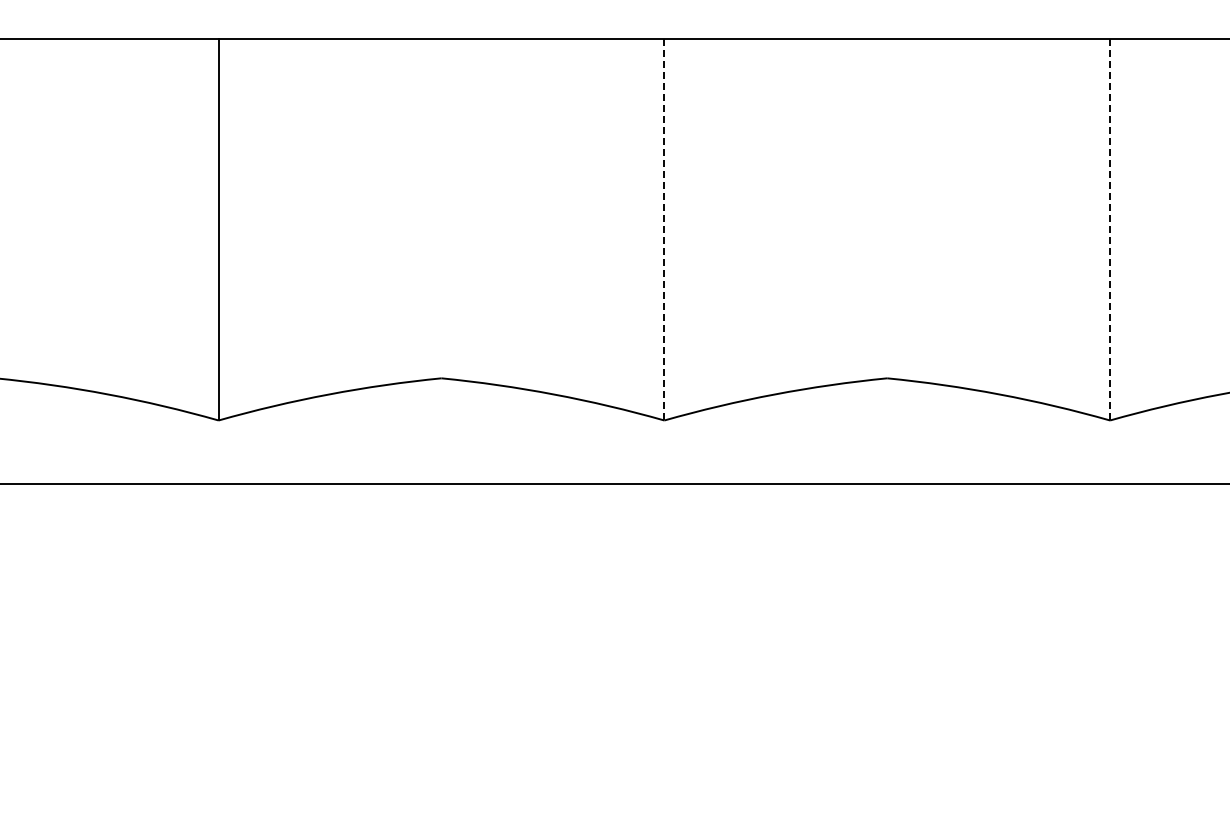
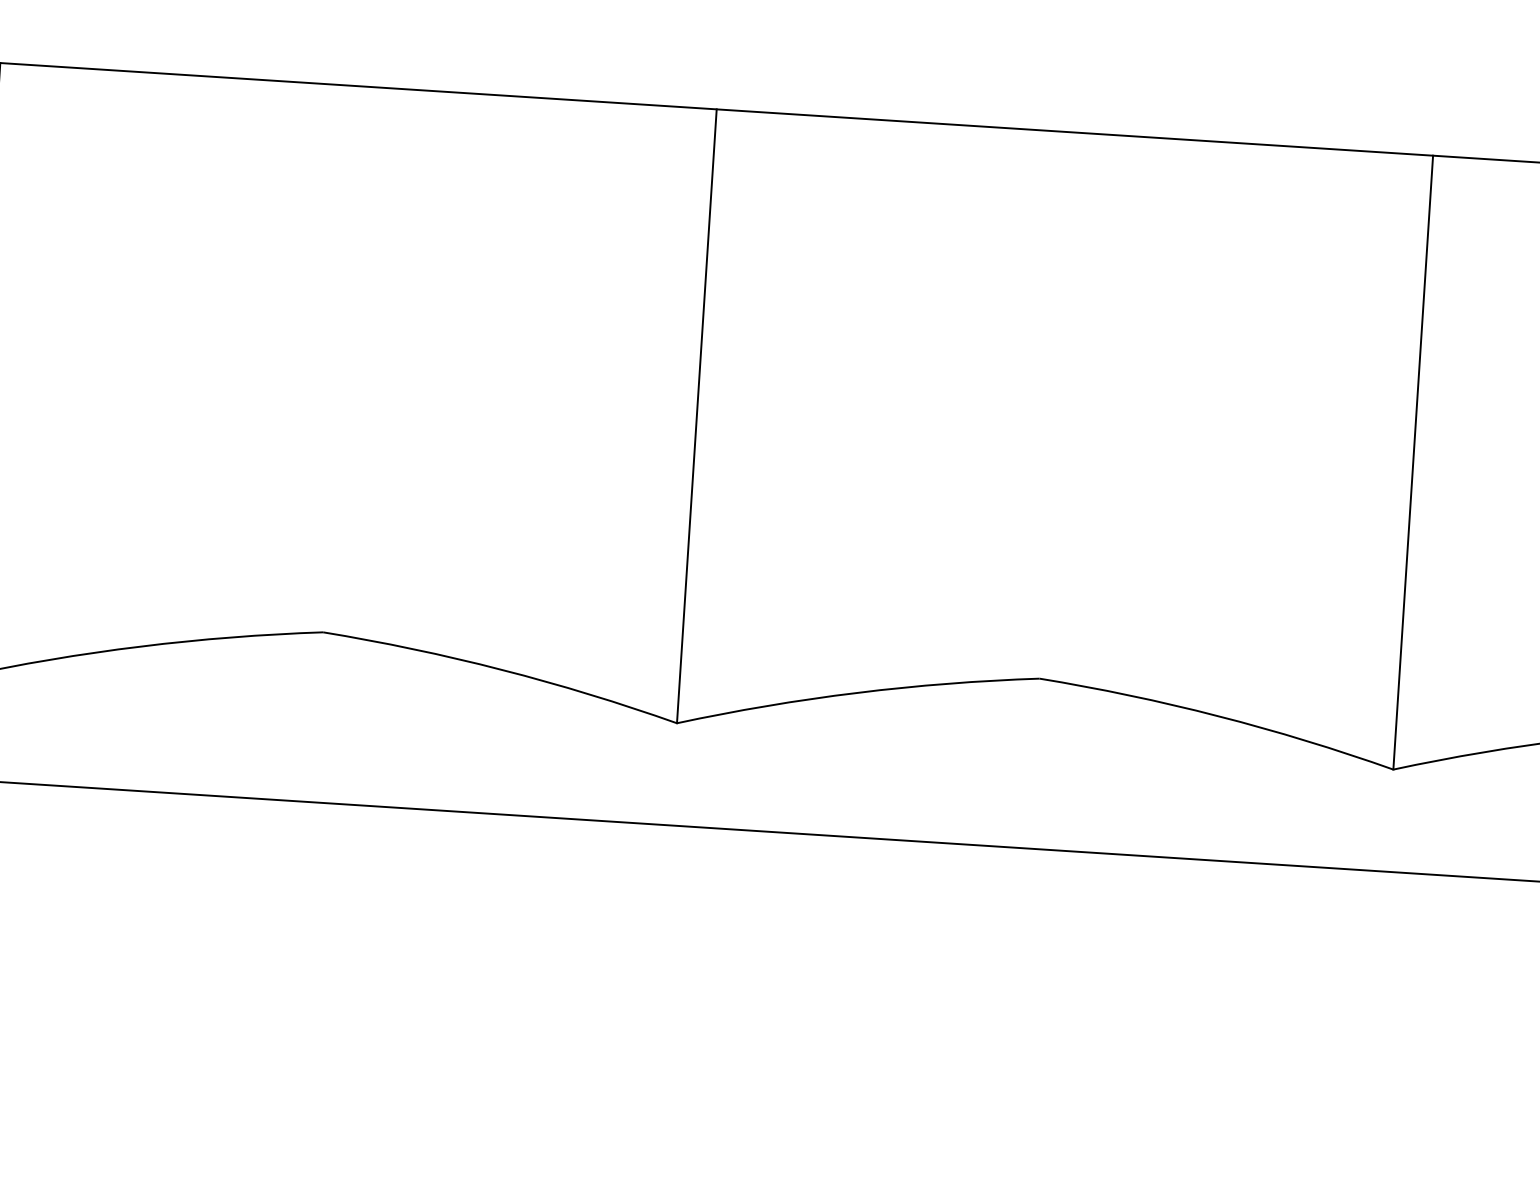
line: (664, 229) -> (697, 416), dashed -> solid
line: (1110, 229) -> (1413, 462), dashed -> solid

